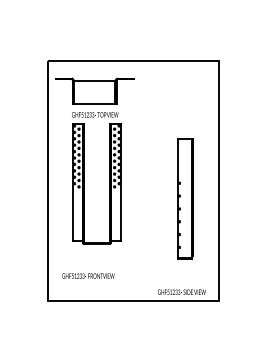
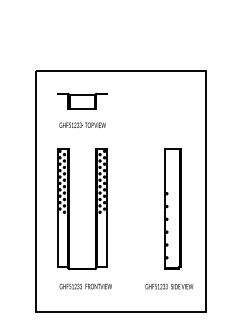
part: (94, 90) -> (81, 100), size x0.62
part: (84, 183) -> (69, 208), moved
text: (88, 275) -> (85, 285), moved
text: (181, 291) -> (168, 285), moved

